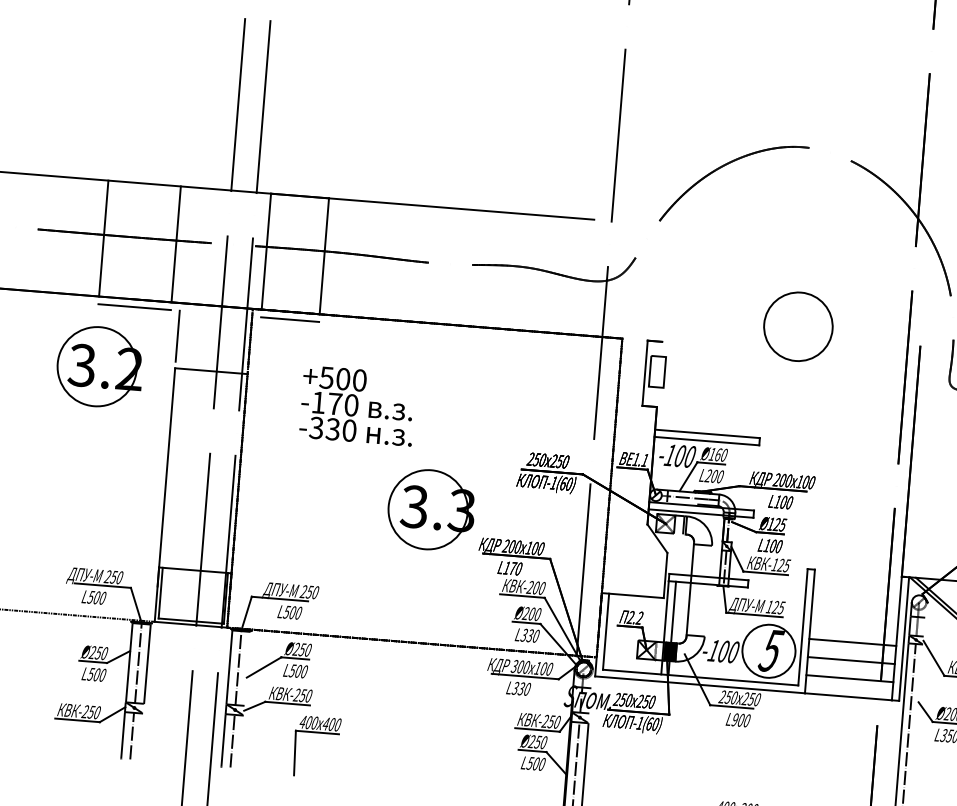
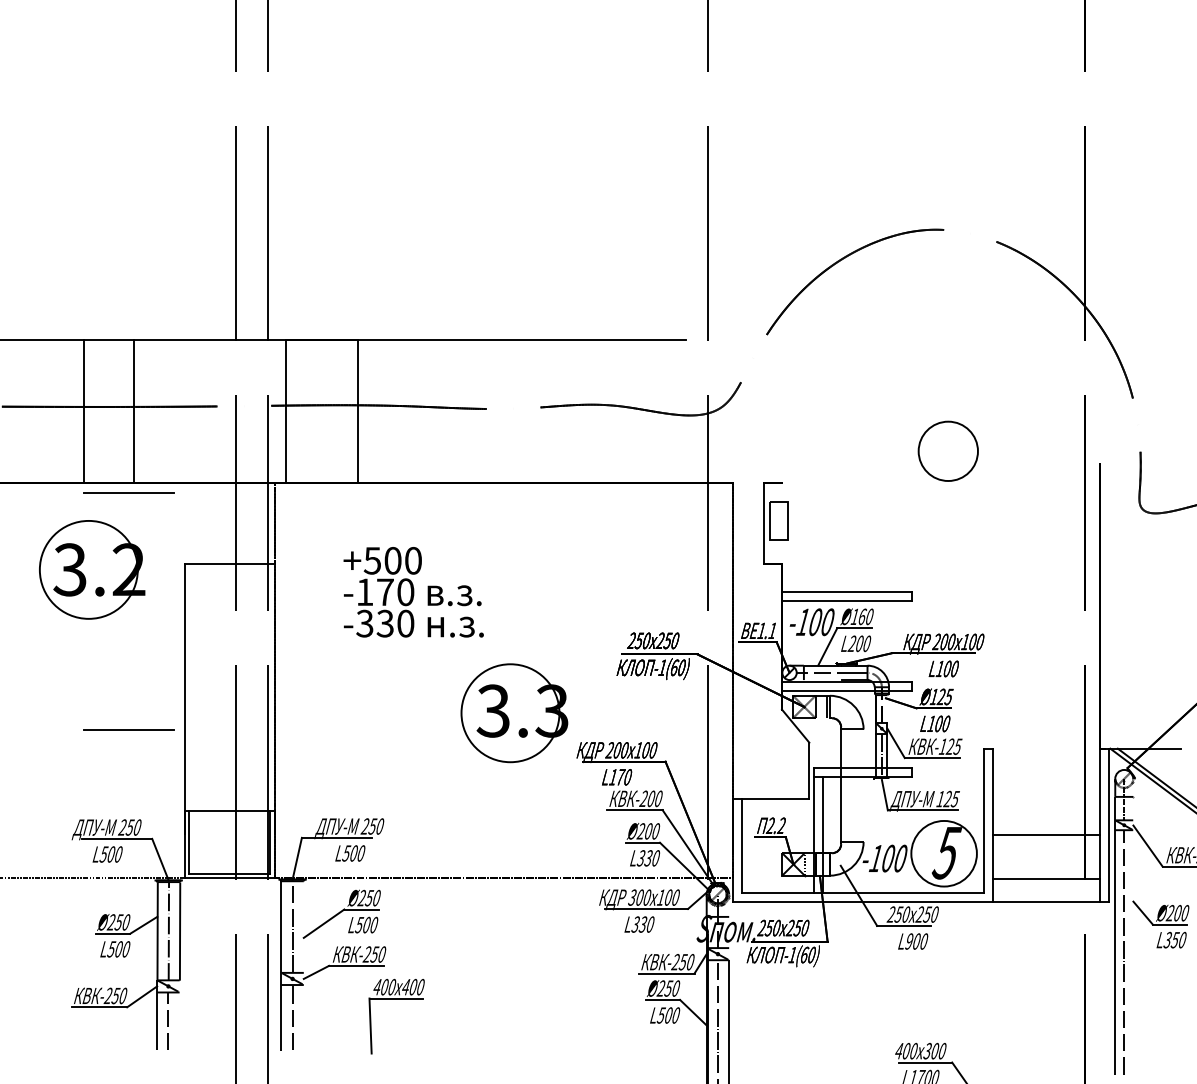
line: (175, 244) -> (133, 411), moved
line: (290, 319) -> (321, 492), removed
circle: (798, 327) -> (948, 451), size x0.7
line: (177, 335) -> (184, 523), removed
line: (118, 498) -> (128, 729), added
fill: (670, 652) -> (822, 864), removed
line: (851, 660) -> (1046, 857), removed

